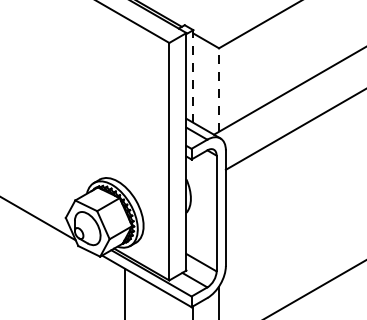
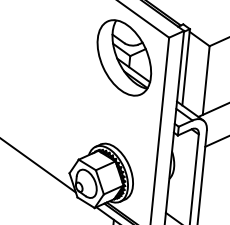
part: (117, 72) -> (124, 57), added
line: (193, 75) -> (186, 66), dashed -> solid
line: (219, 90) -> (206, 80), dashed -> solid

